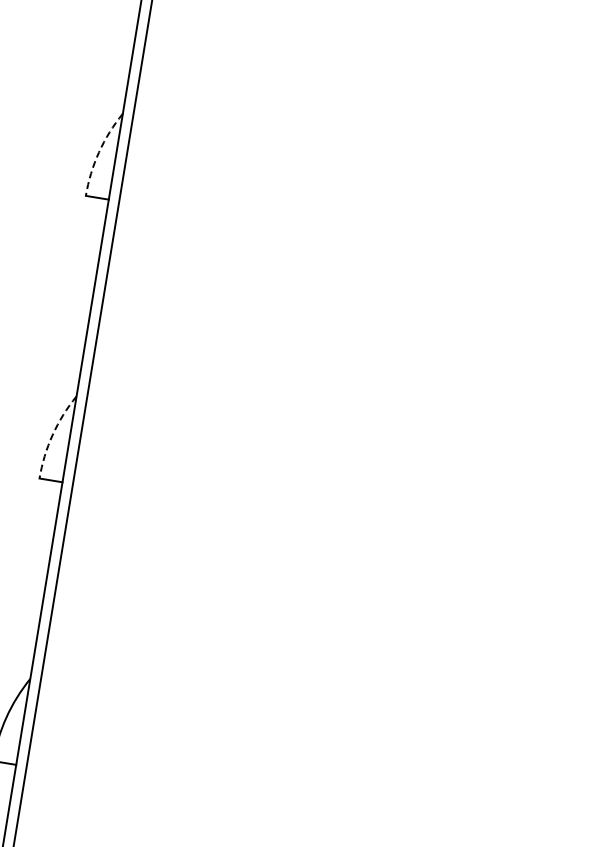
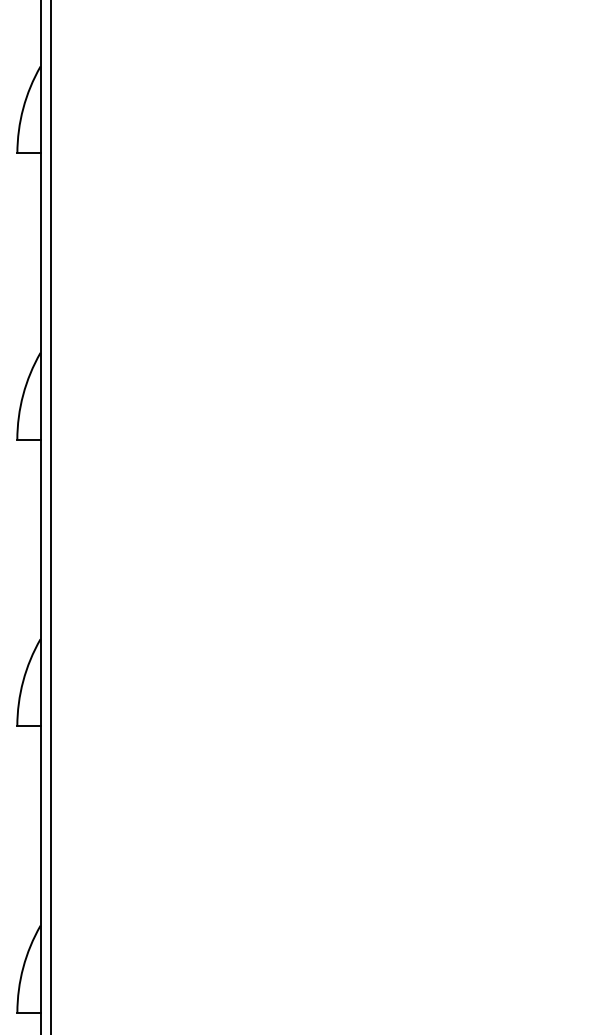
arc: (99, 152) -> (23, 108), dashed -> solid
arc: (52, 434) -> (23, 394), dashed -> solid

